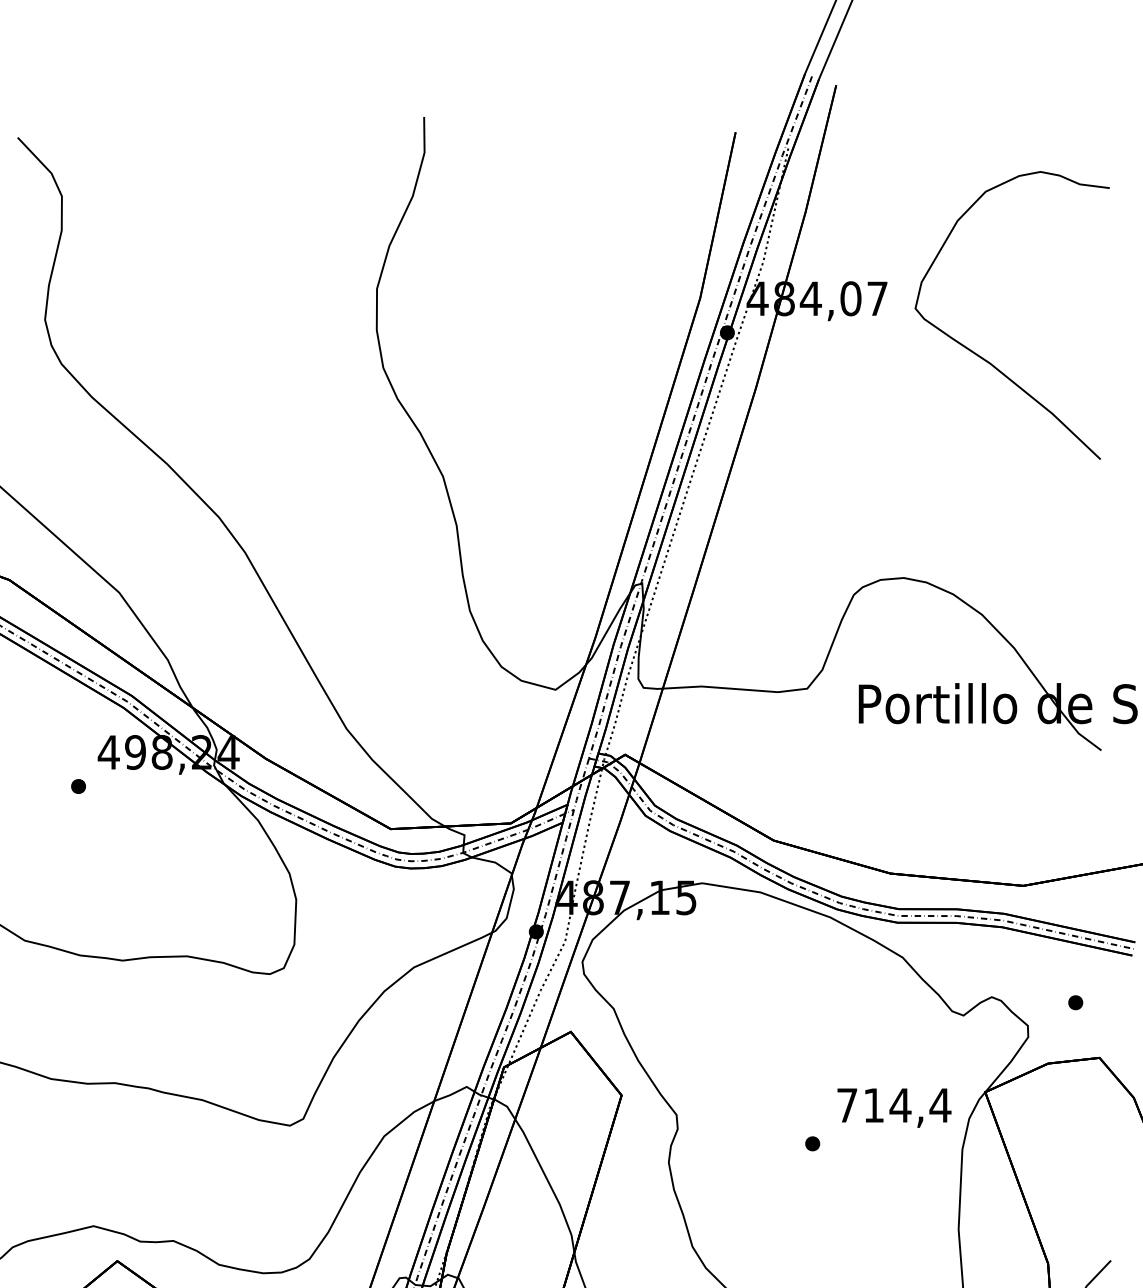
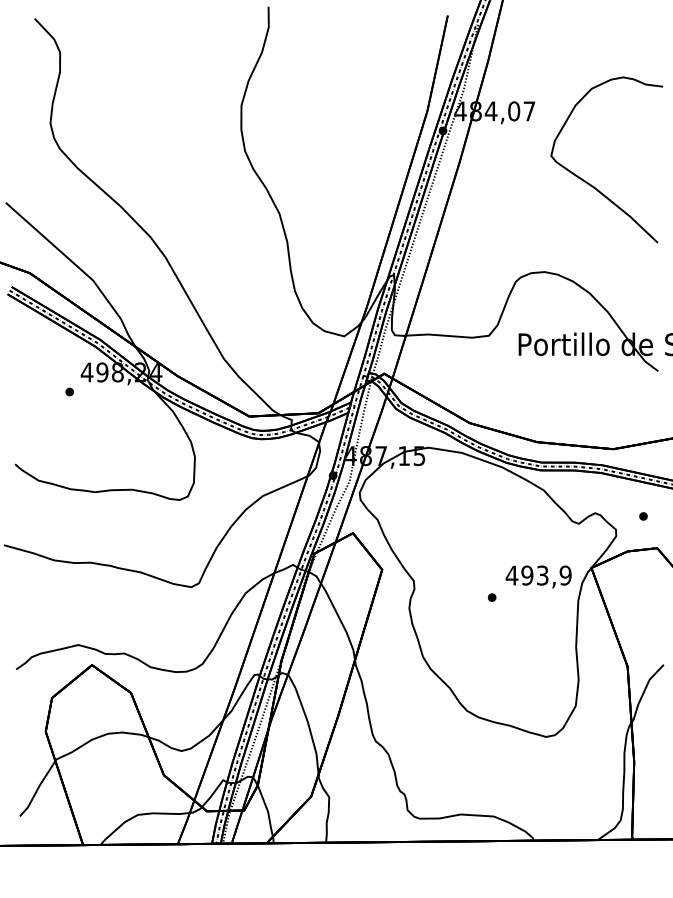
curve: (985, 358) -> (591, 184), moved
text: (893, 1105) -> (538, 575), 714,4 -> 493,9

